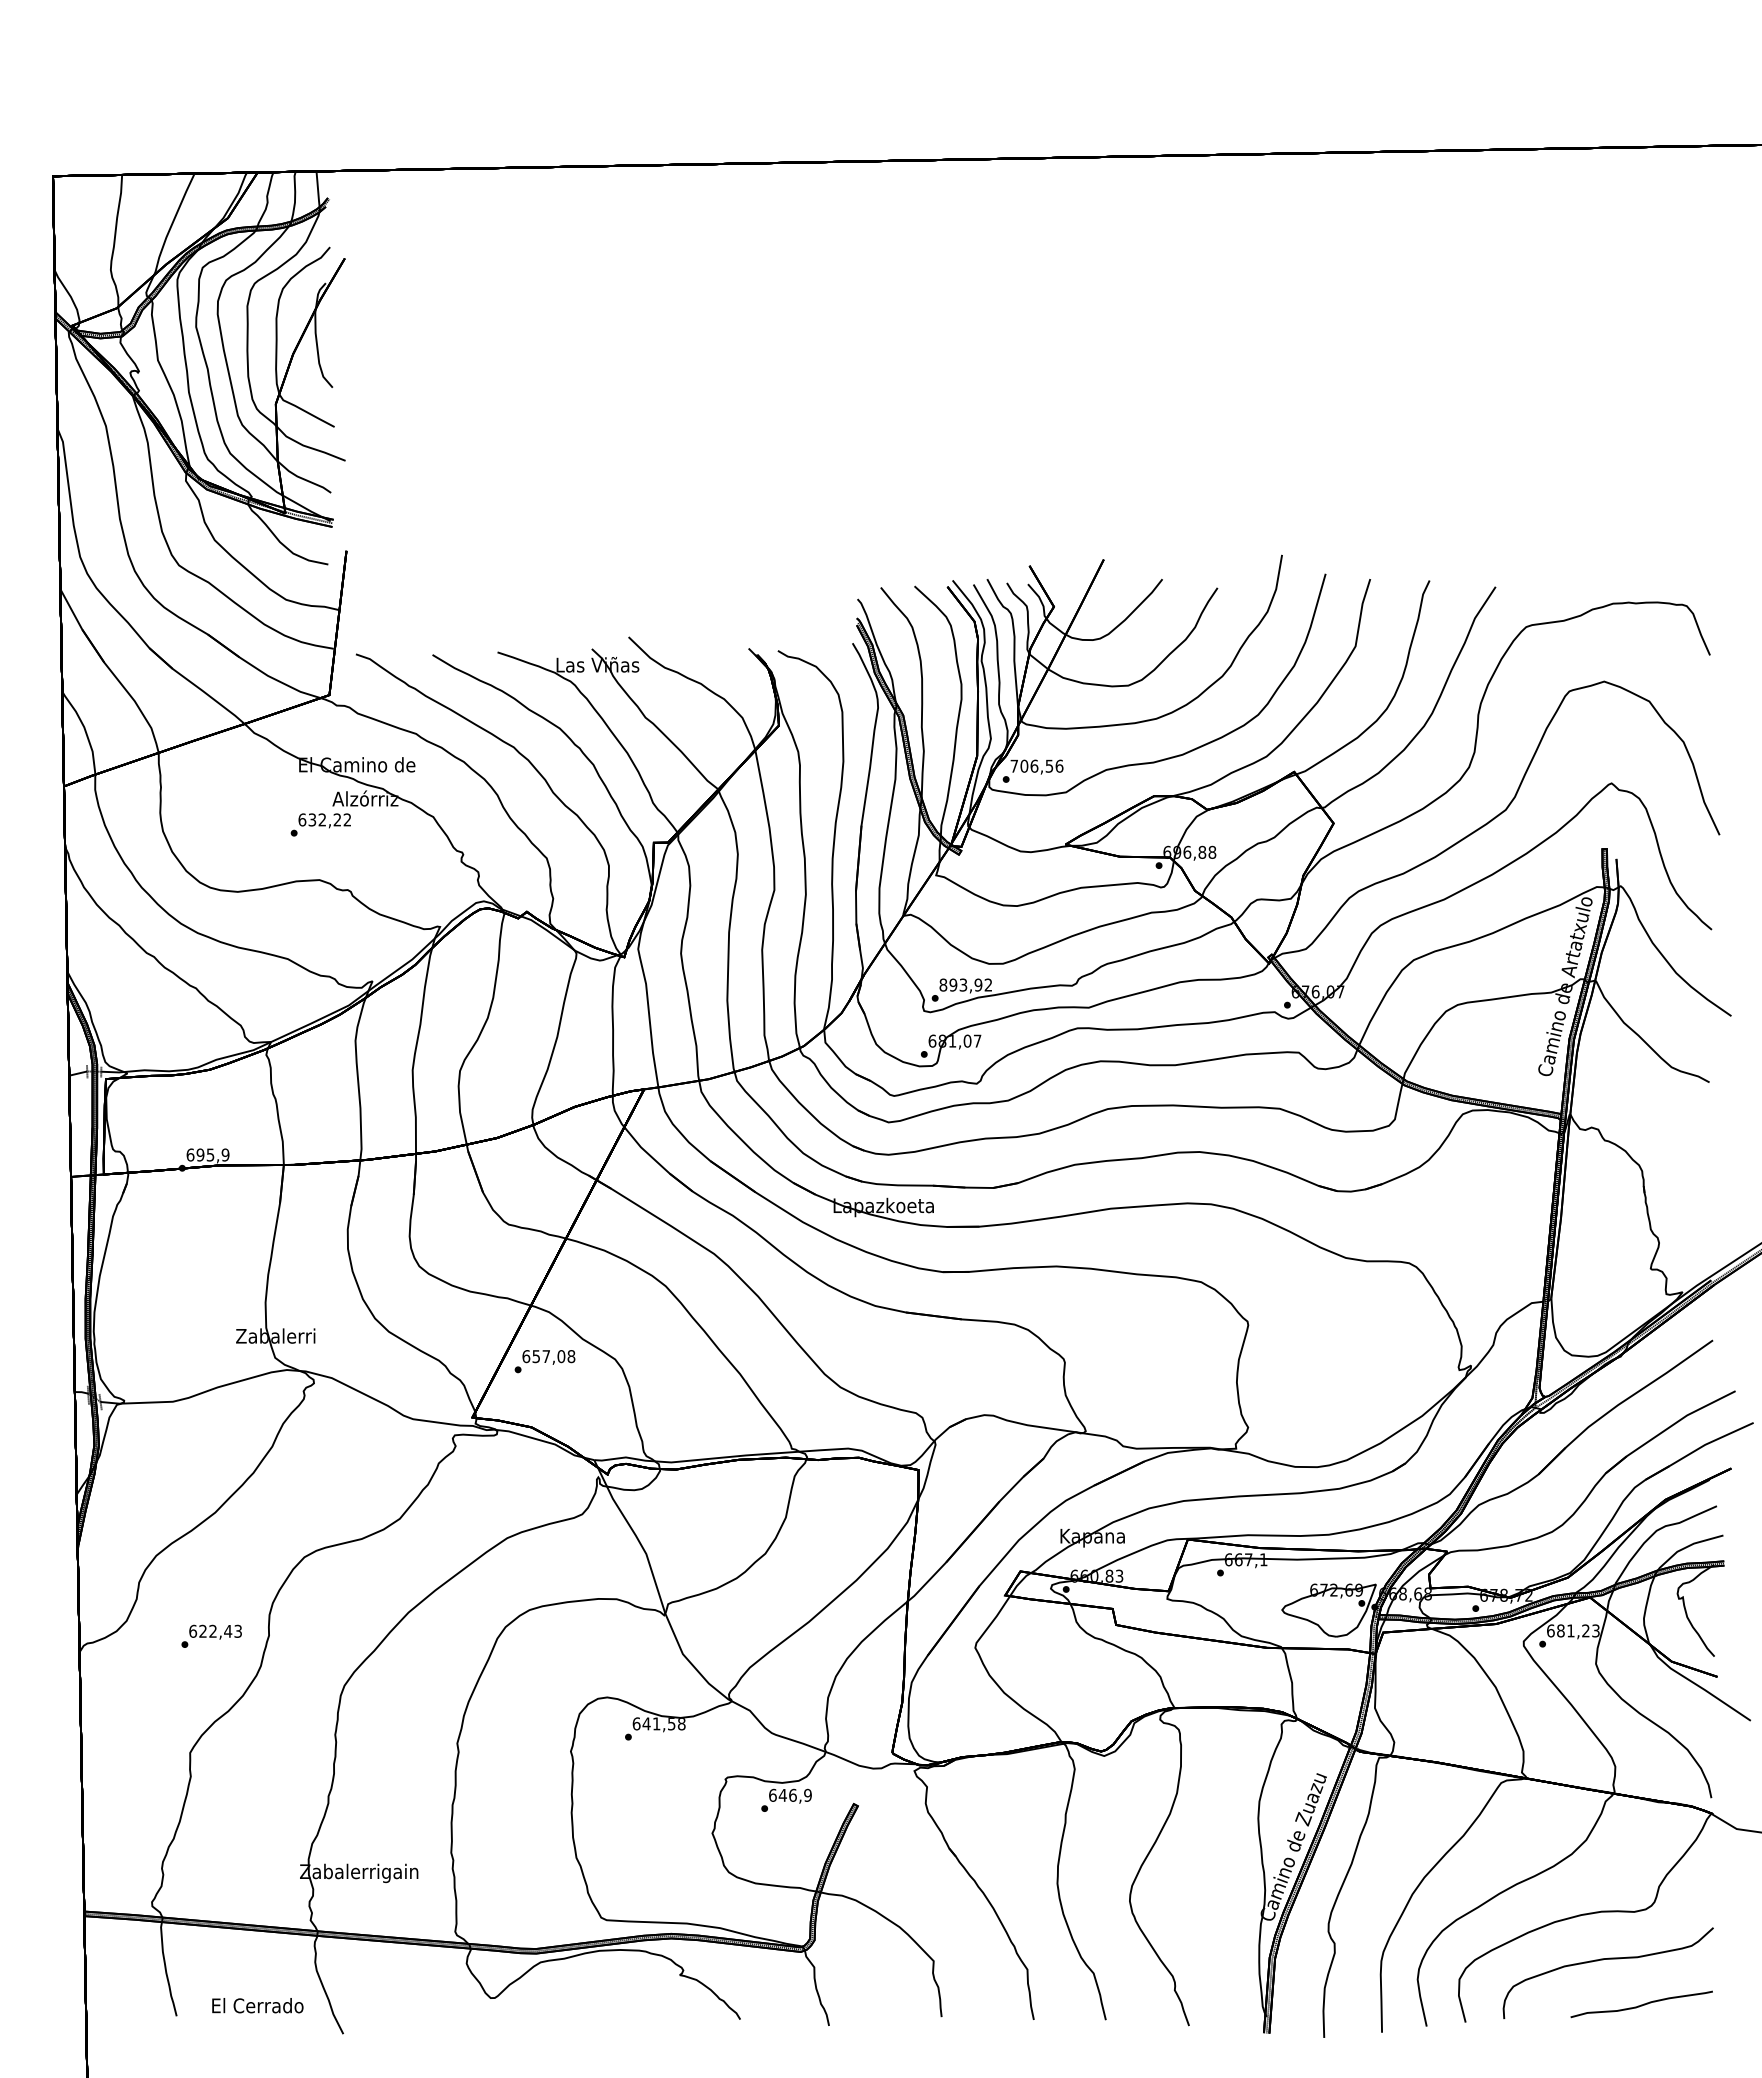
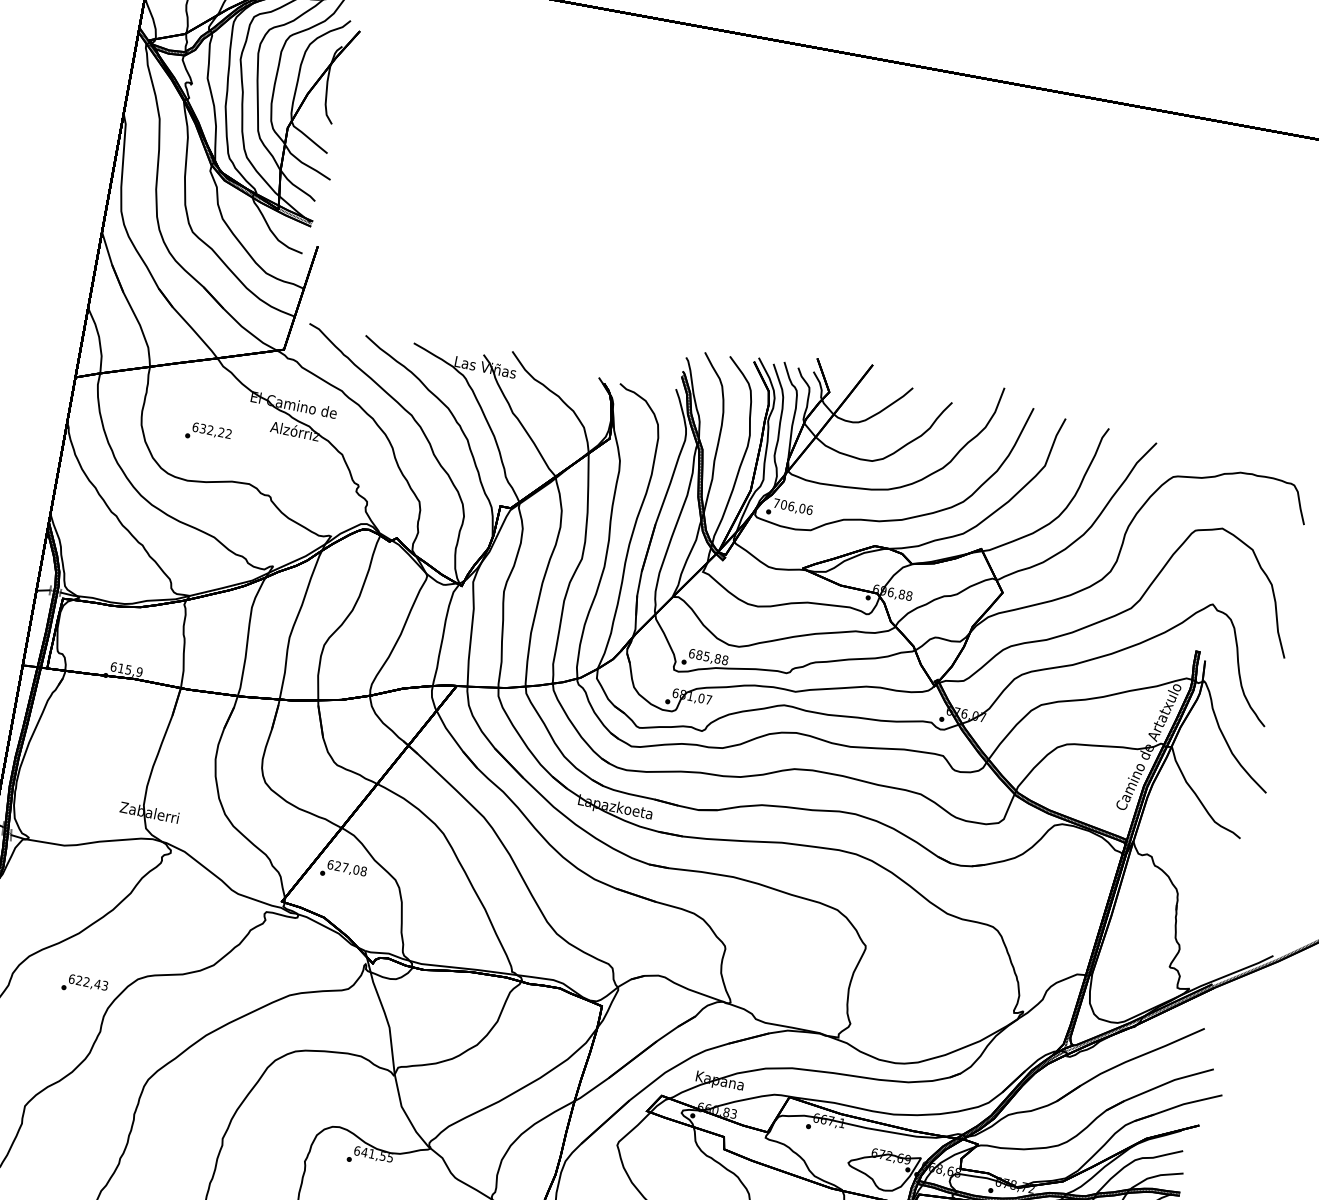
text: (1049, 765) -> (802, 508), 706,56 -> 706,06
text: (320, 824) -> (208, 433), moved
text: (965, 984) -> (708, 656), 893,92 -> 685,88
text: (200, 1154) -> (121, 668), 695,9 -> 615,9
text: (535, 1356) -> (337, 866), 657,08 -> 627,08
text: (211, 1635) -> (84, 984), moved
text: (681, 1724) -> (390, 1158), 641,58 -> 641,55

